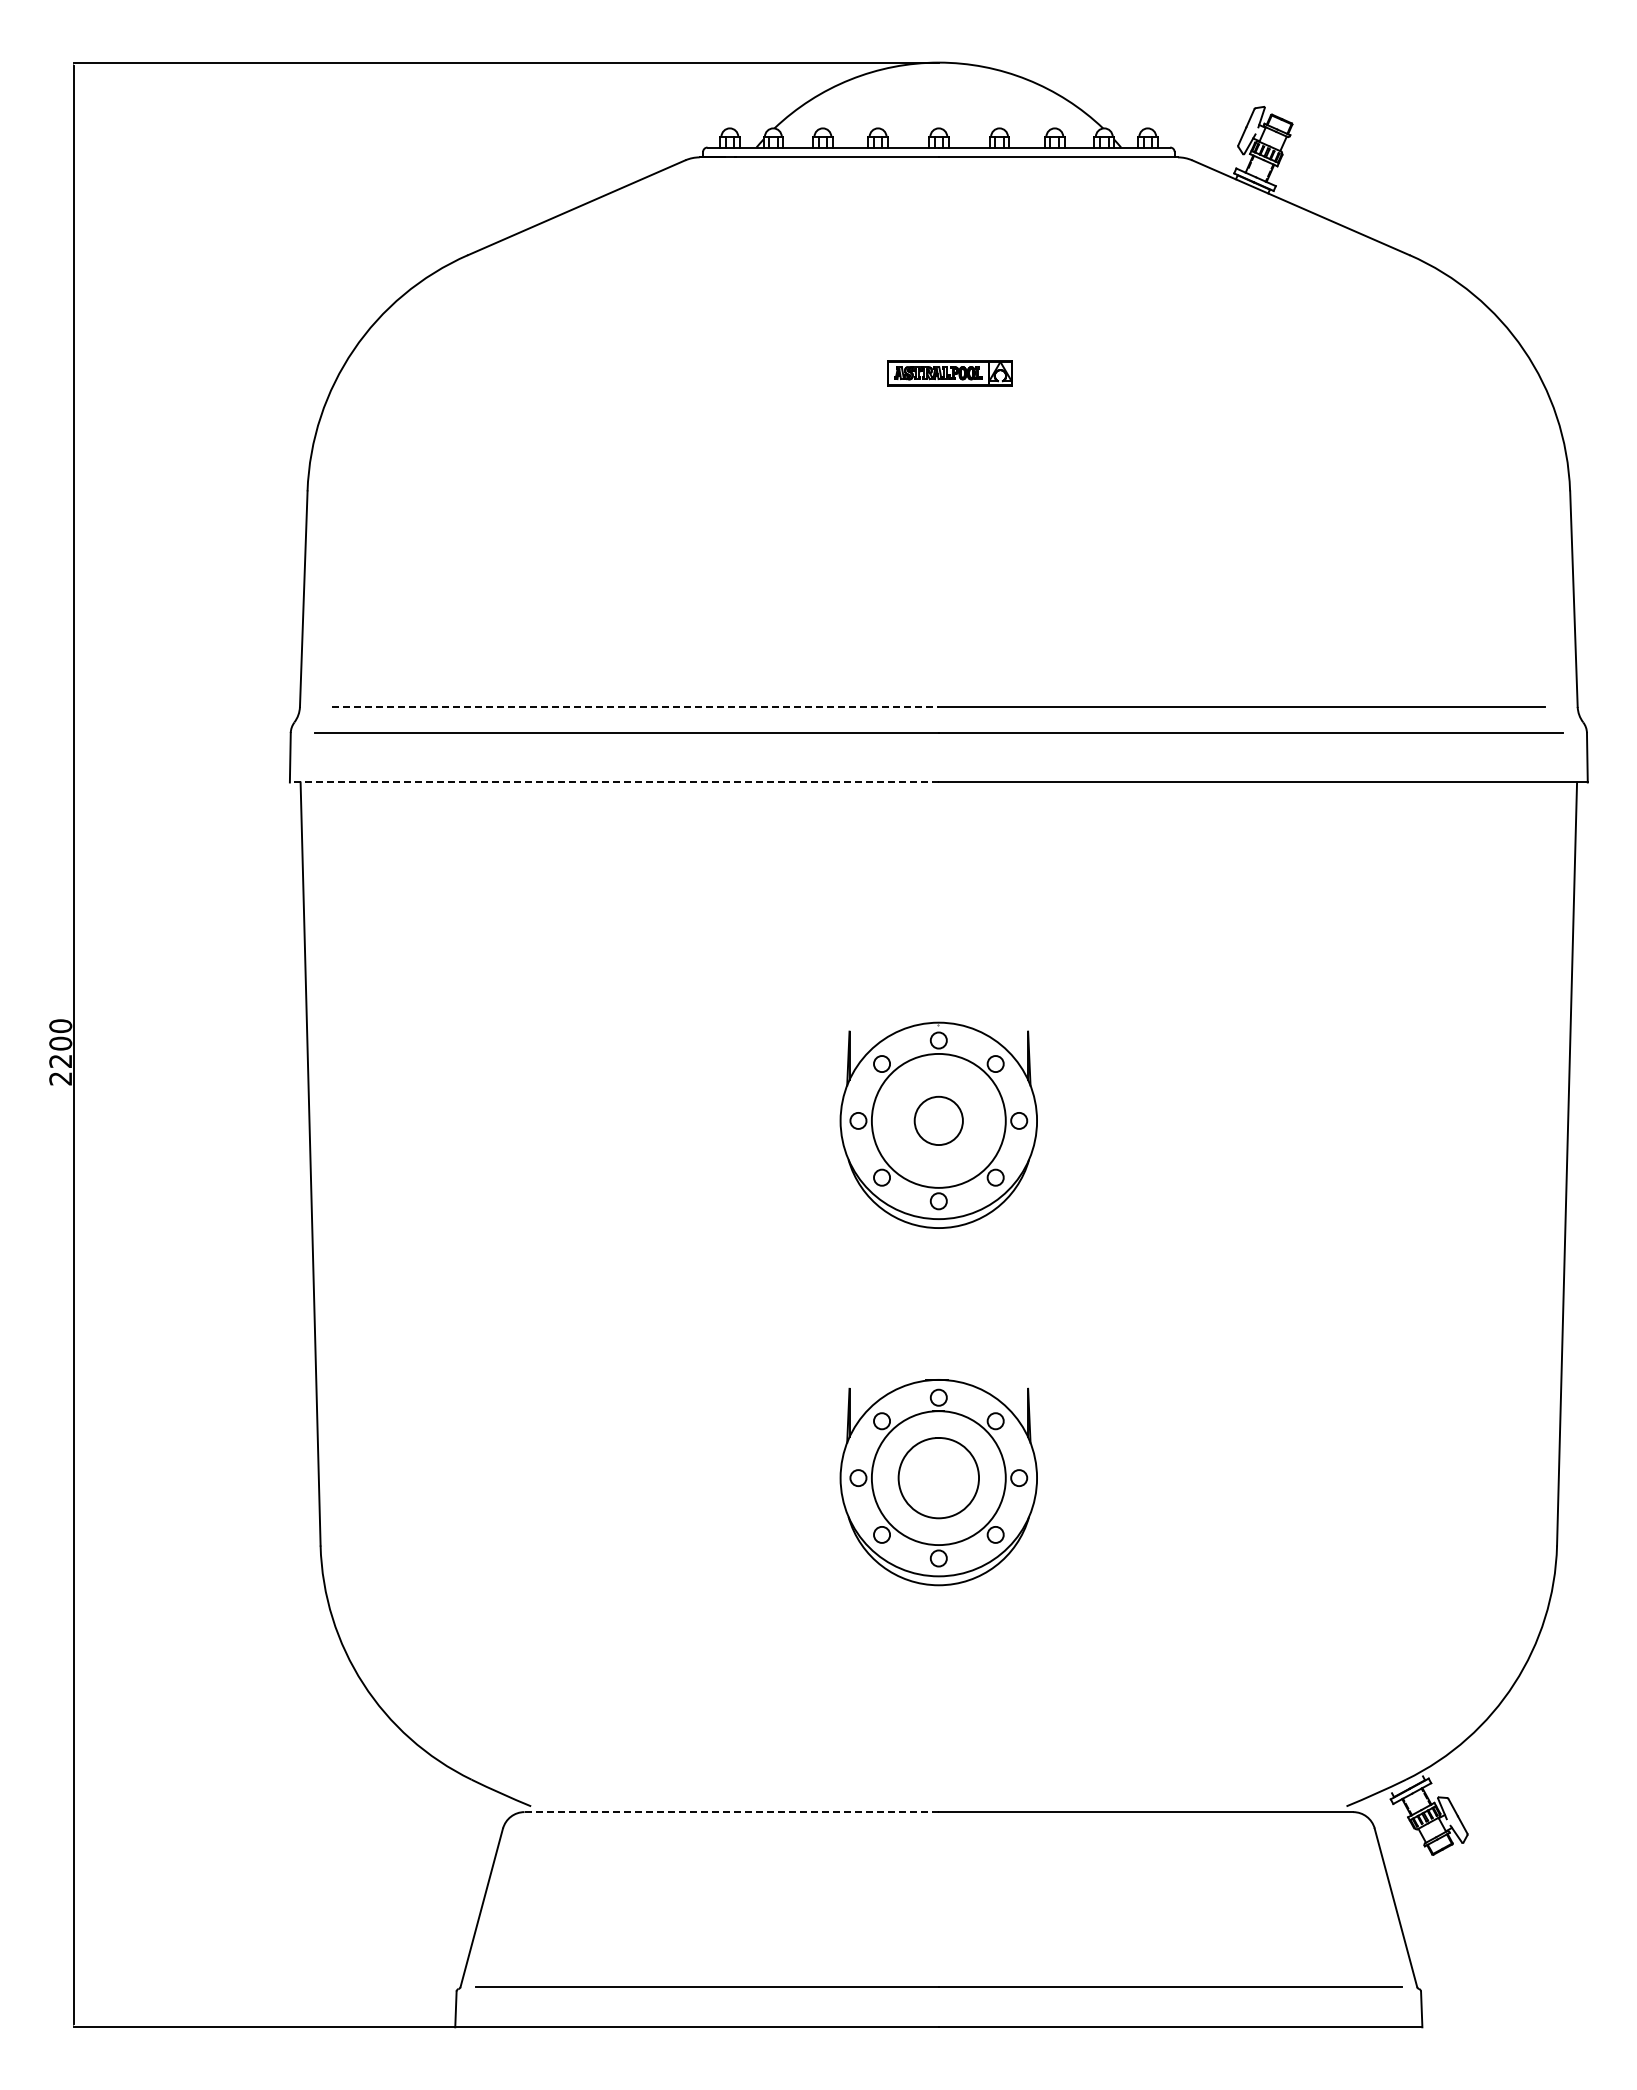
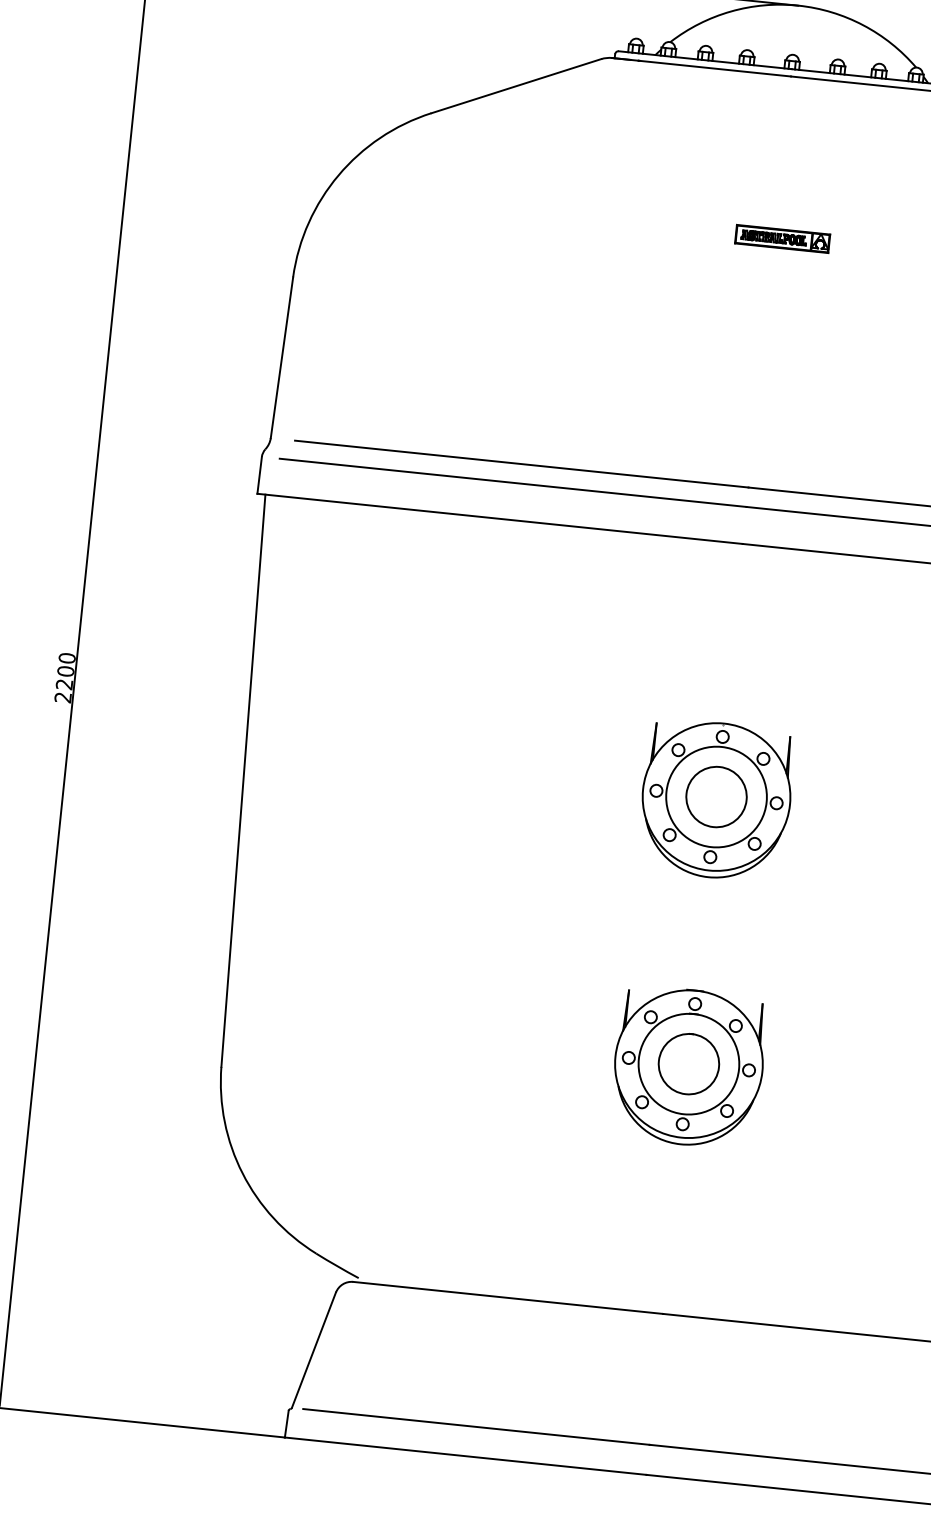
line: (636, 707) -> (522, 464), dashed -> solid
line: (613, 782) -> (499, 518), dashed -> solid
circle: (938, 1120) -> (716, 796), size x1.67
line: (732, 1812) -> (508, 1298), dashed -> solid

